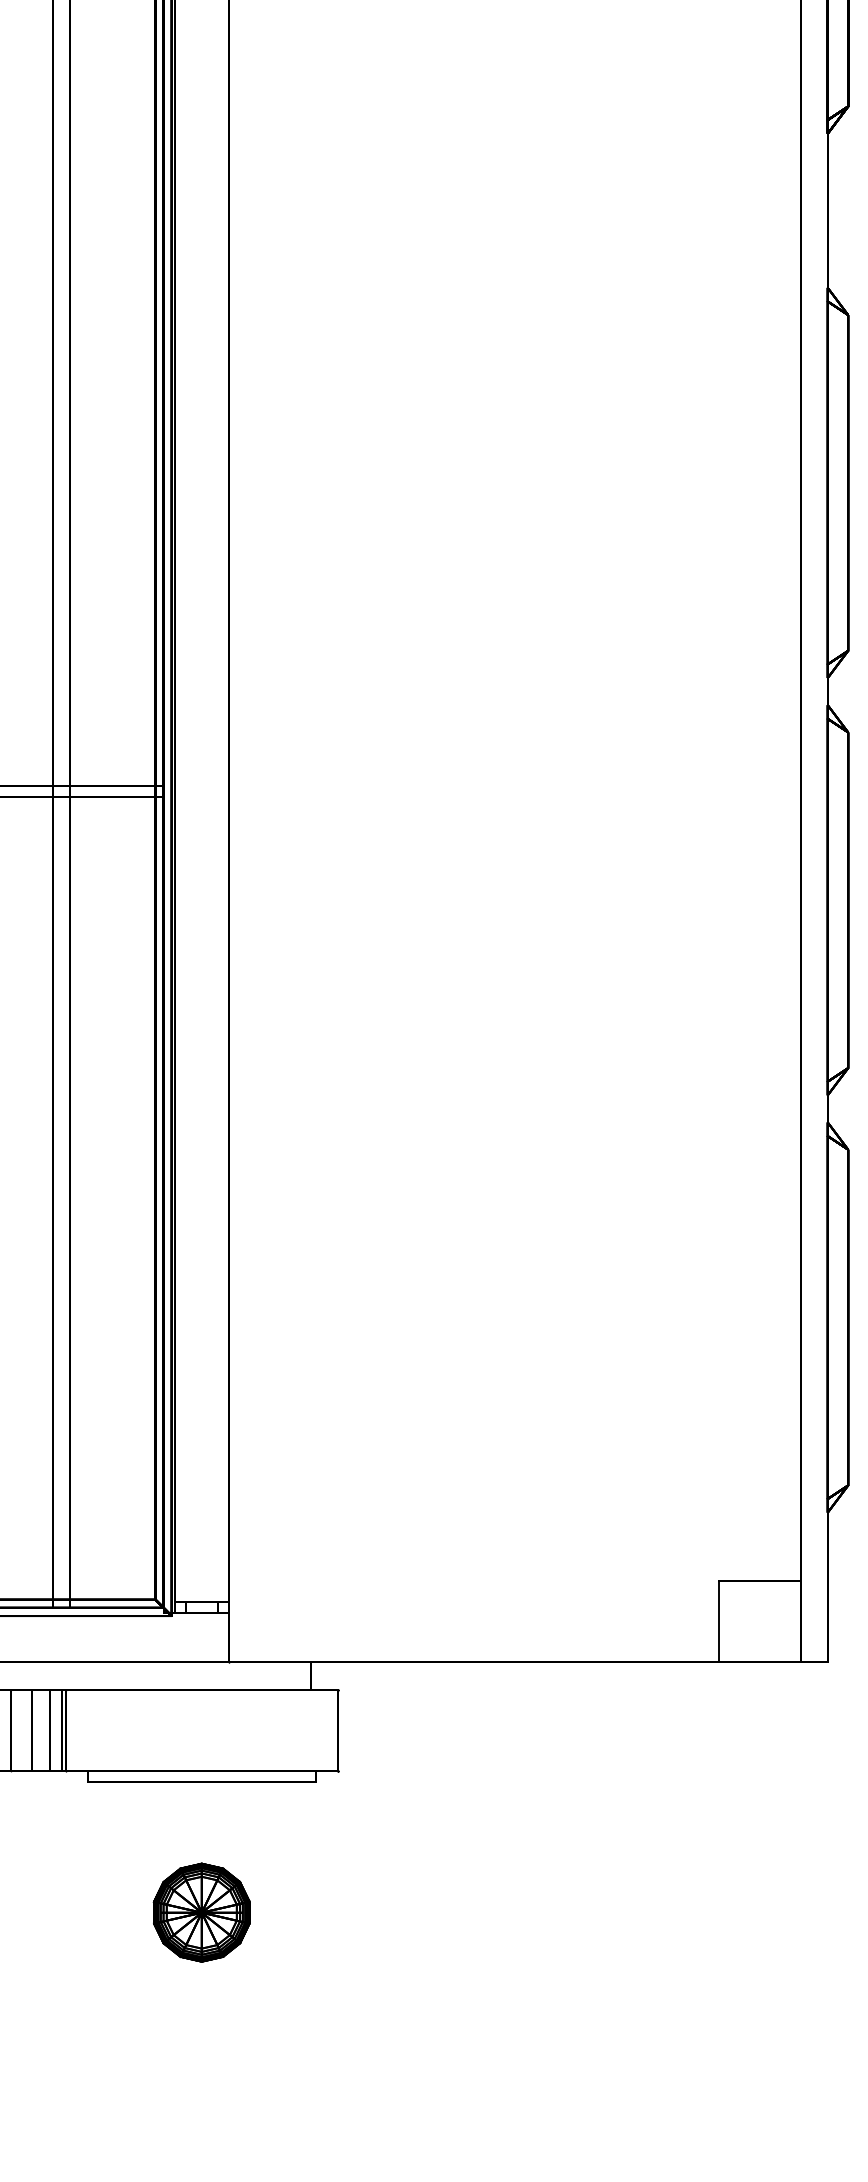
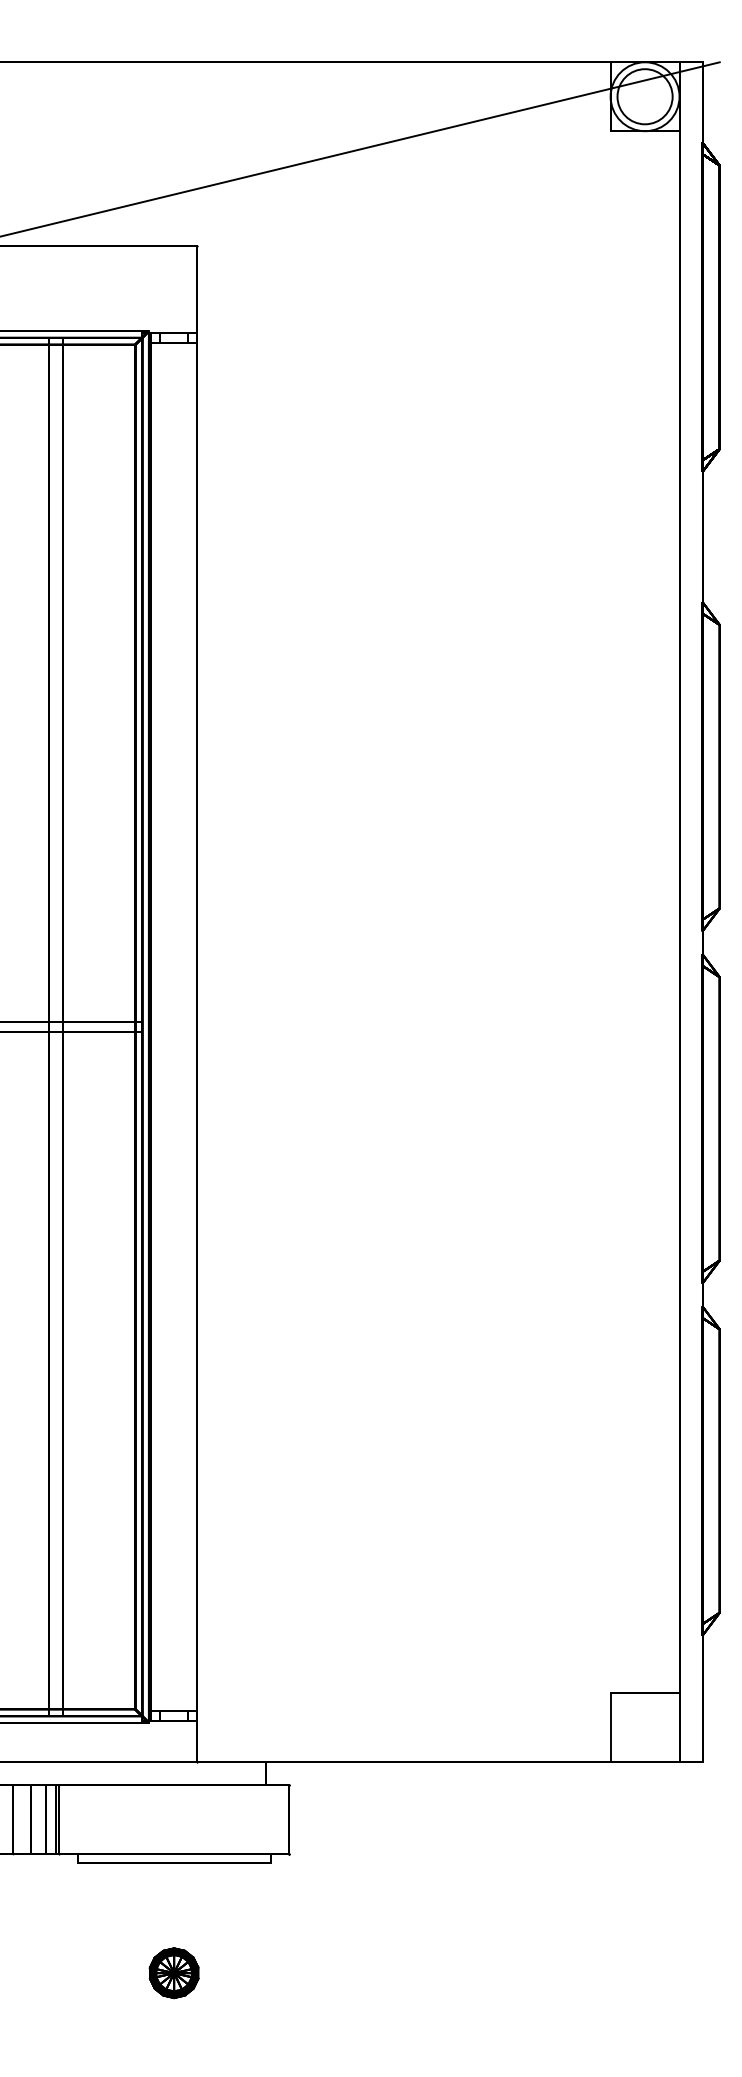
part: (200, 1911) -> (173, 1972), size x0.6

